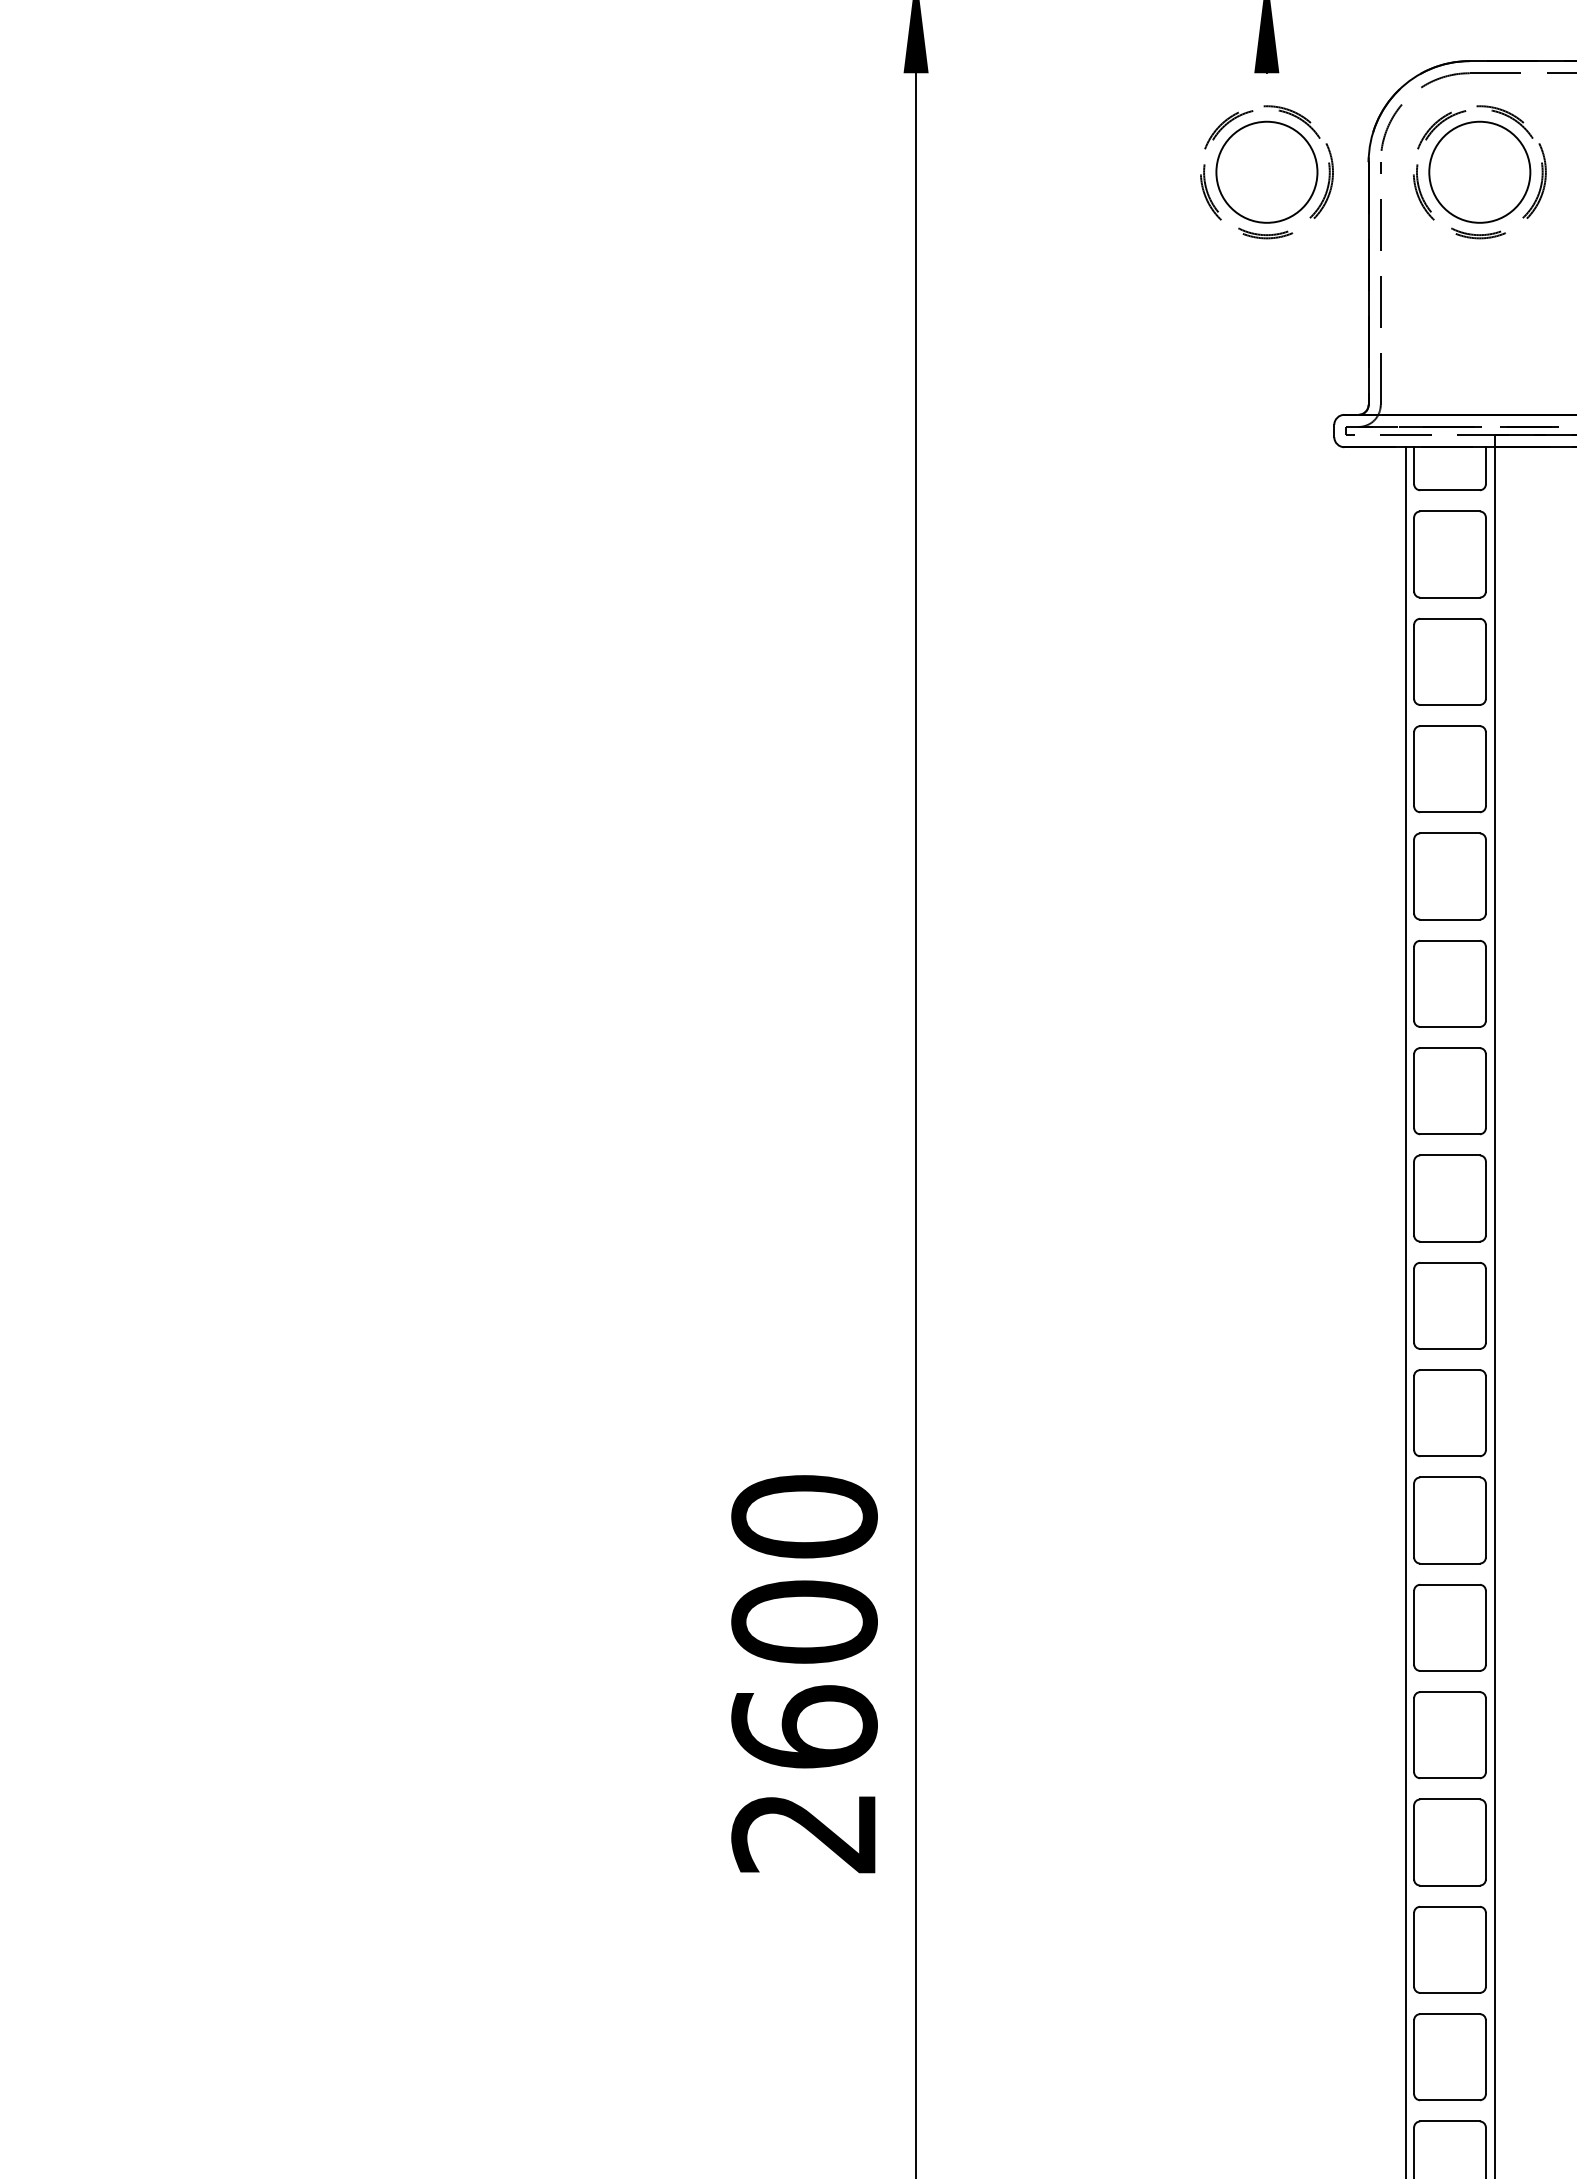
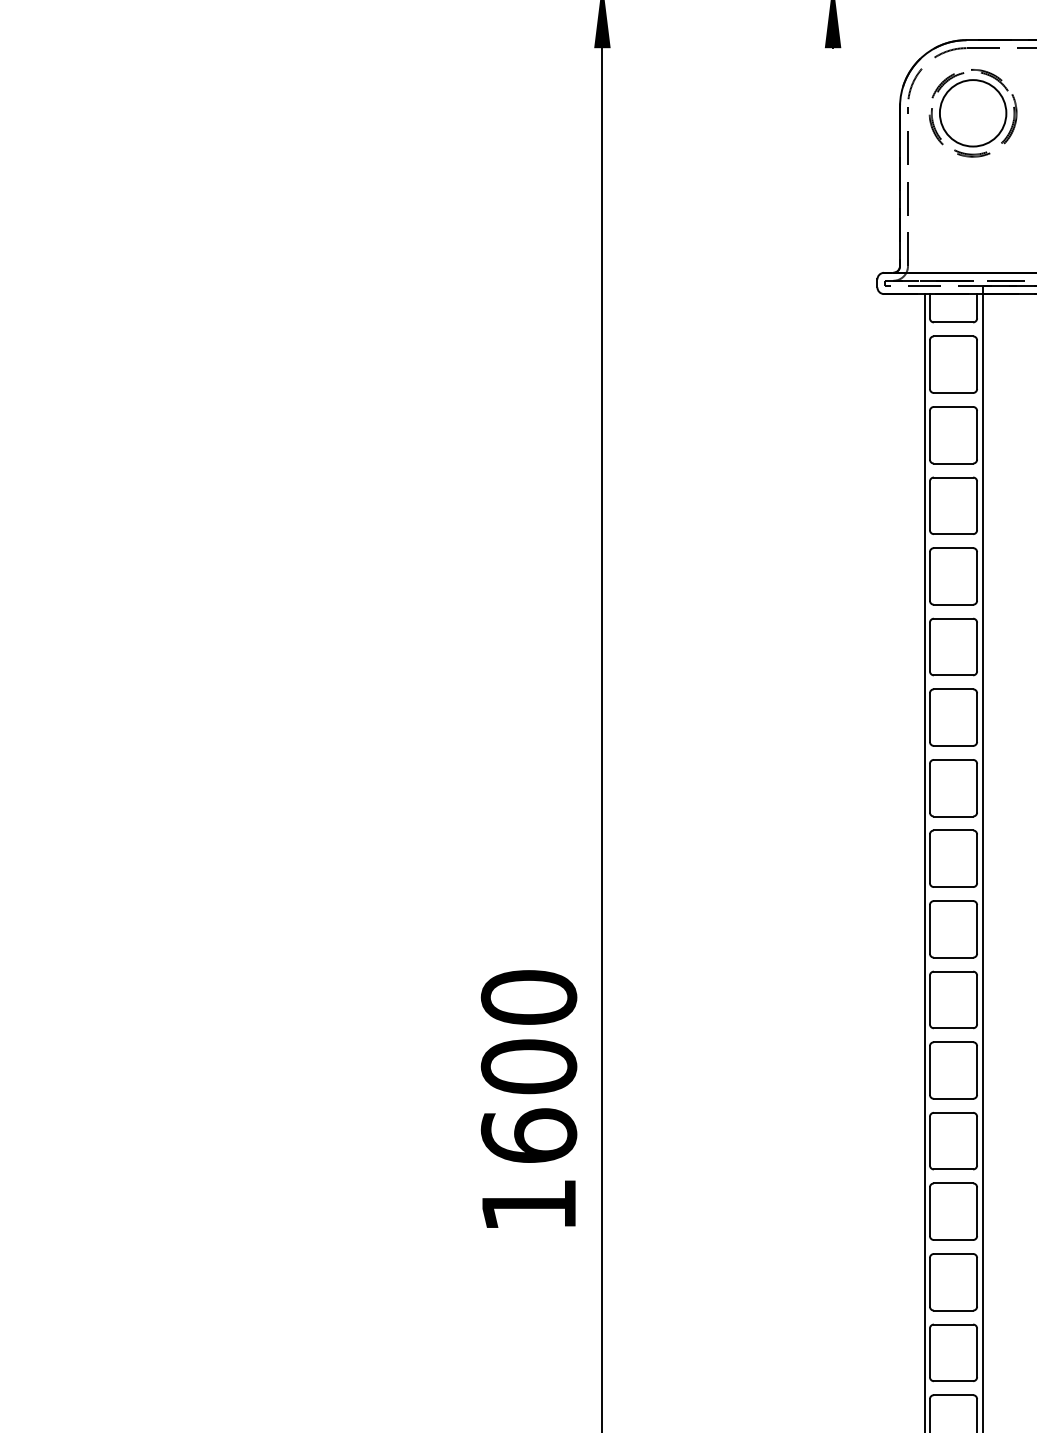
part: (1265, 172) -> (832, 113), removed
text: (802, 1833) -> (527, 1205), 2600 -> 1600

